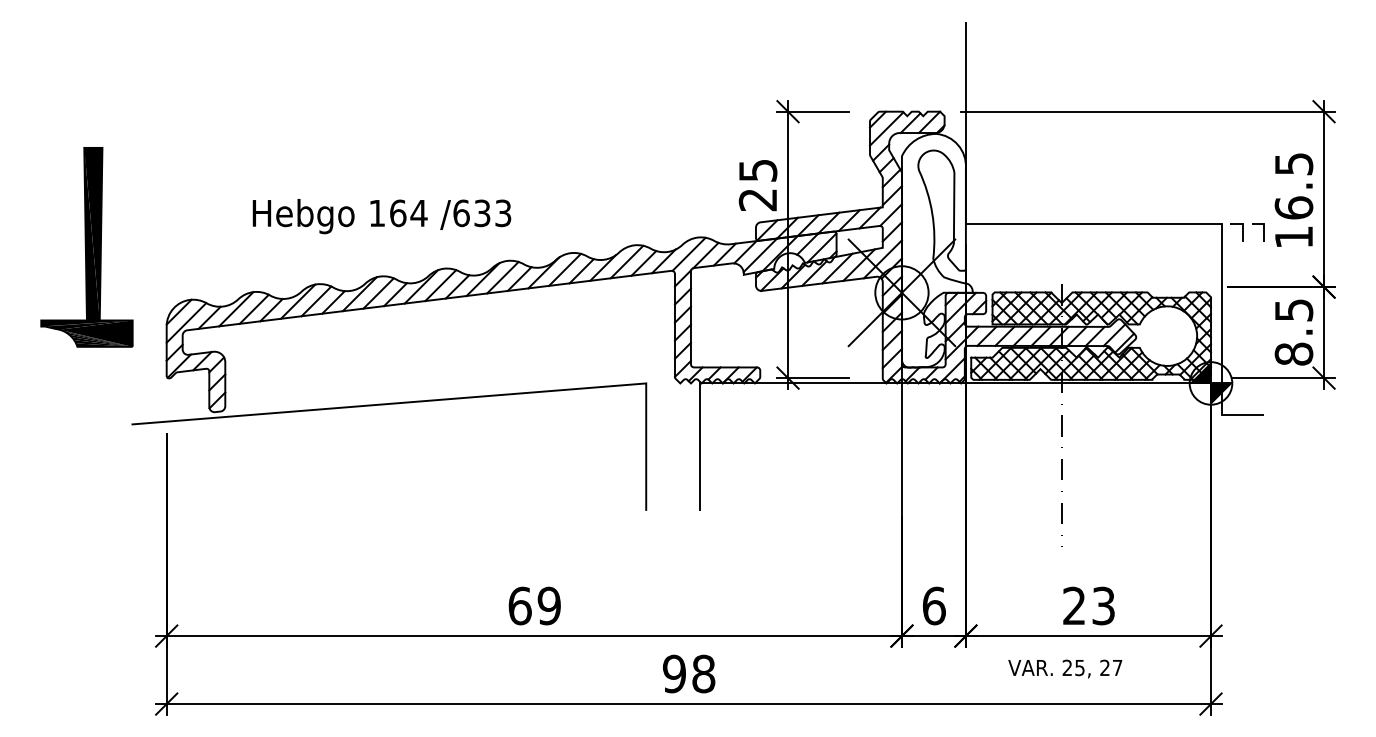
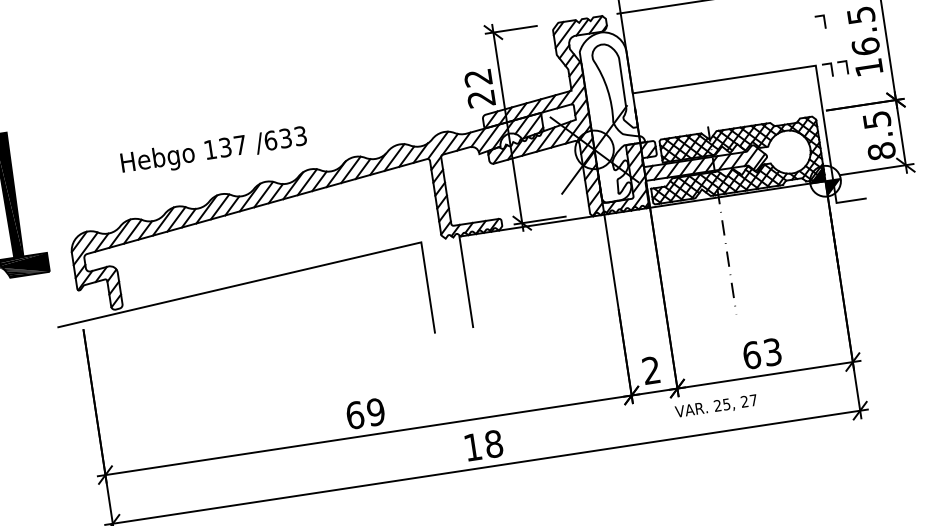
line: (1242, 165) -> (824, 21), added
text: (757, 170) -> (477, 77), 25 -> 22
text: (408, 213) -> (232, 146), 164 -> 137
text: (934, 605) -> (651, 370), 6 -> 2
text: (1074, 605) -> (751, 354), 23 -> 63
text: (1065, 668) -> (716, 406), moved
text: (673, 673) -> (472, 447), 98 -> 18

